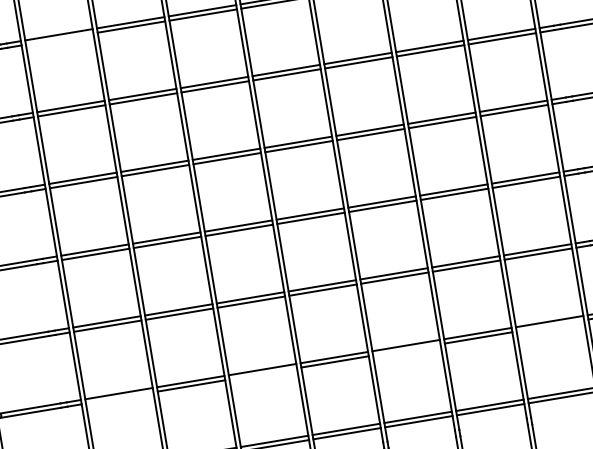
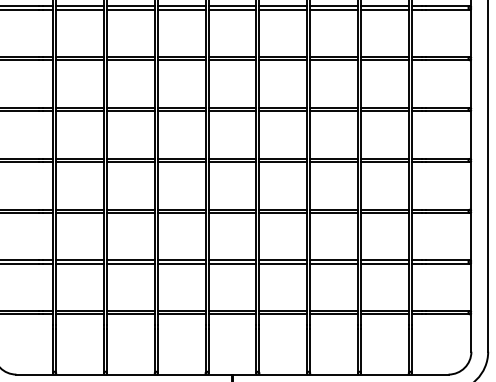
line: (58, 39) -> (79, 9), added
line: (549, 325) -> (384, 263), added
line: (407, 349) -> (283, 263), added
line: (263, 373) -> (181, 263), added
line: (118, 398) -> (79, 263), added

